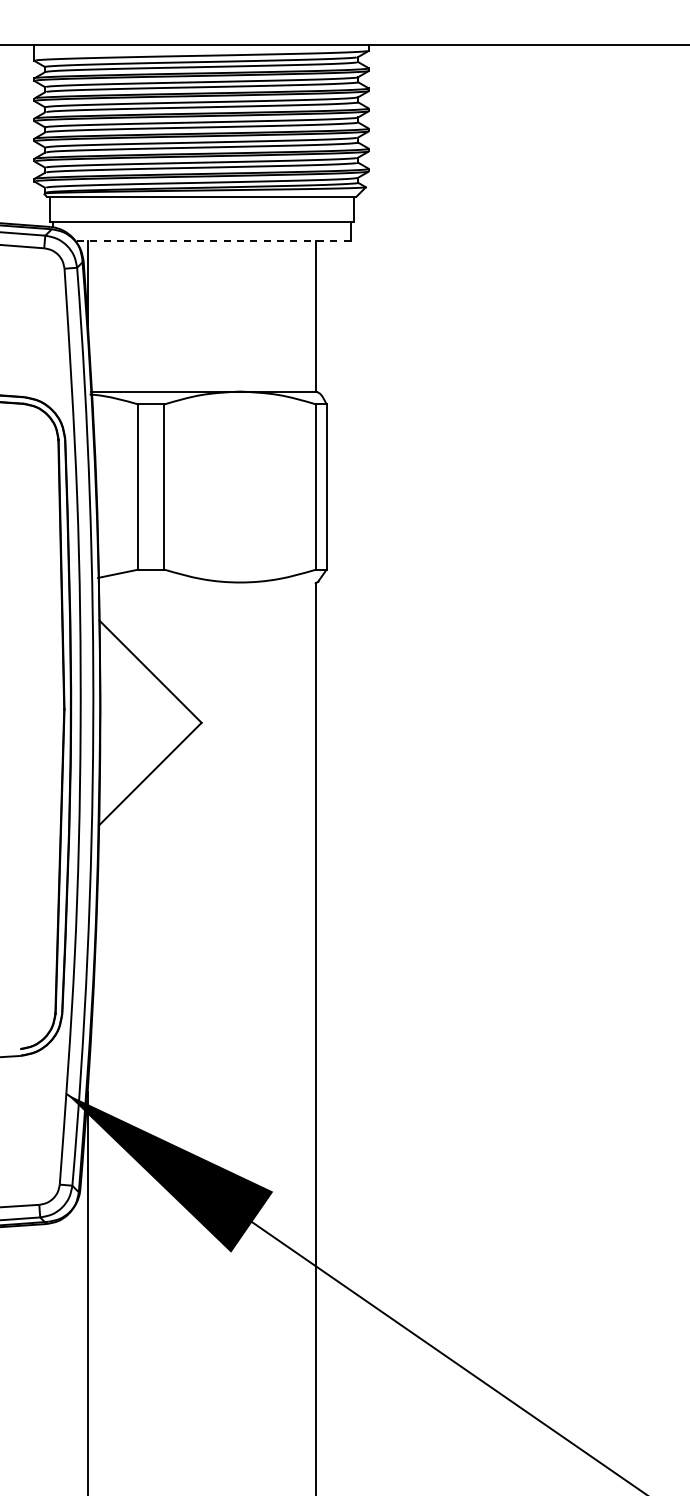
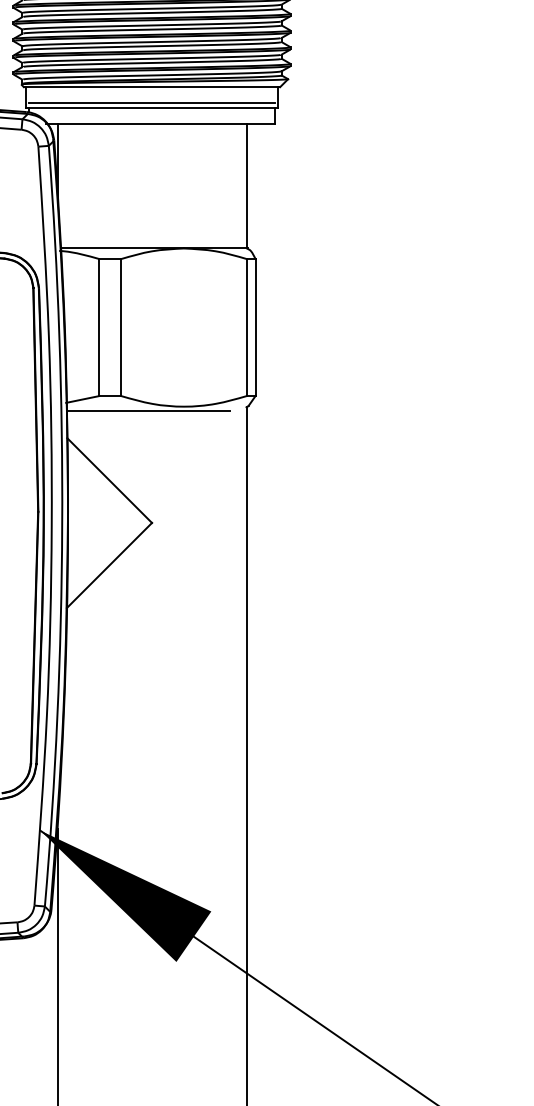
line: (201, 215) -> (151, 102), added
line: (212, 241) -> (161, 124), dashed -> solid
line: (196, 588) -> (147, 411), added

